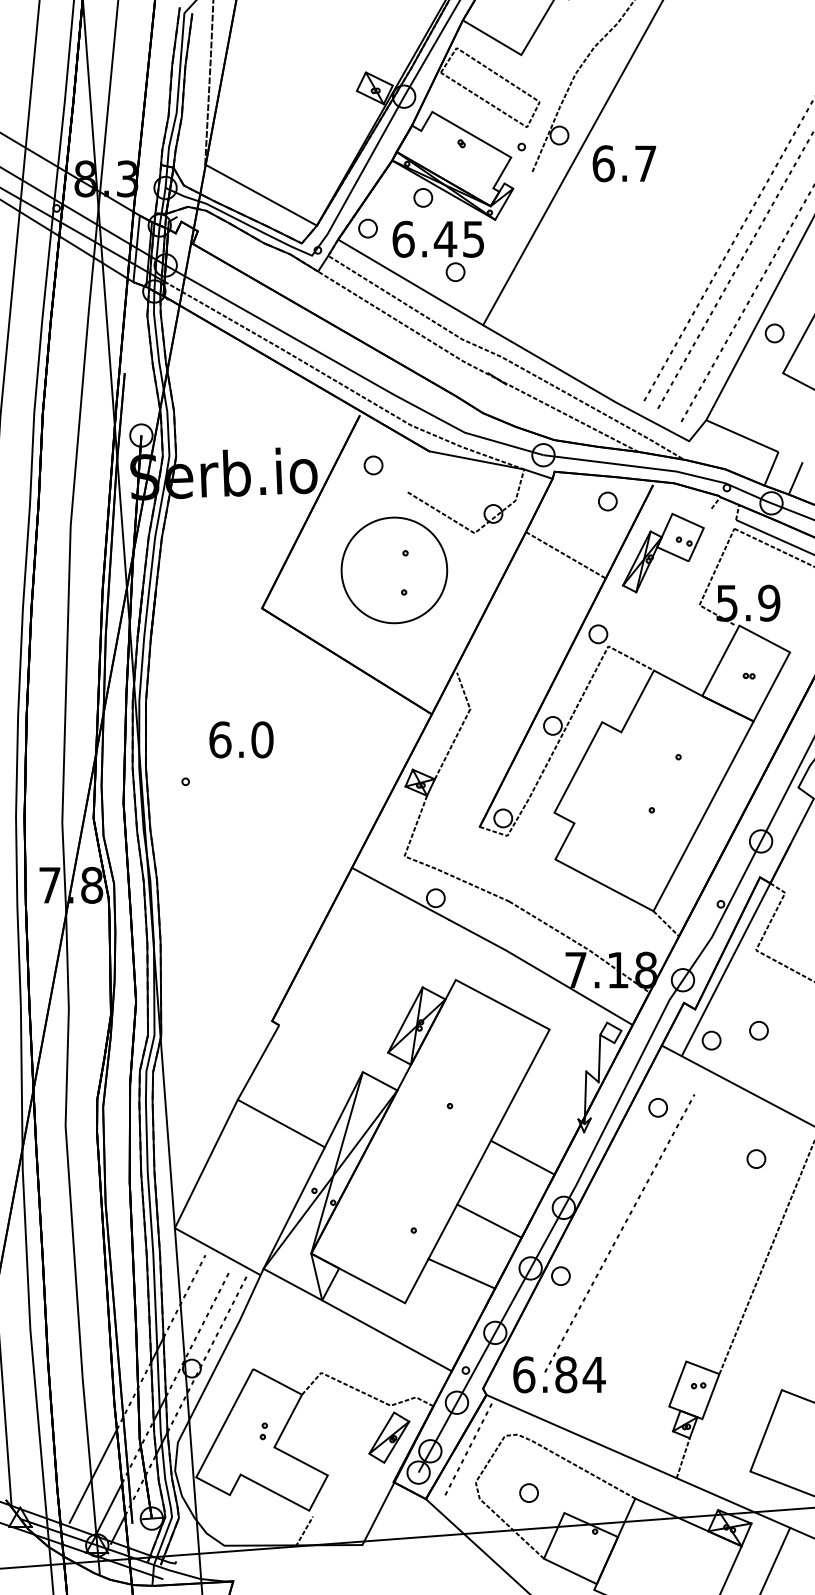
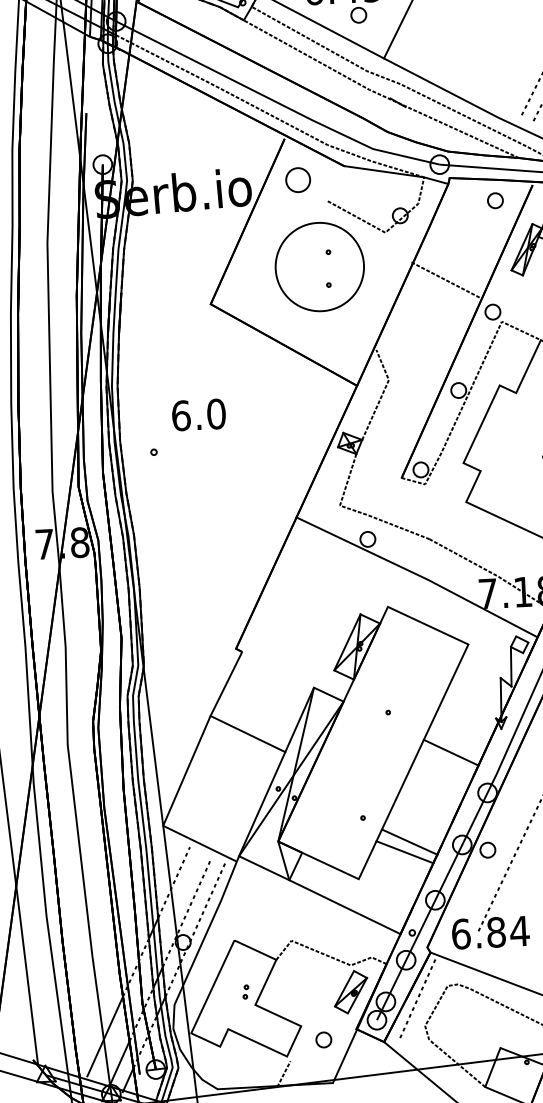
part: (373, 465) -> (298, 180), size x1.6
line: (565, 555) -> (445, 280), moved
line: (489, 1220) -> (410, 841), moved
part: (528, 1492) -> (323, 1039), moved

